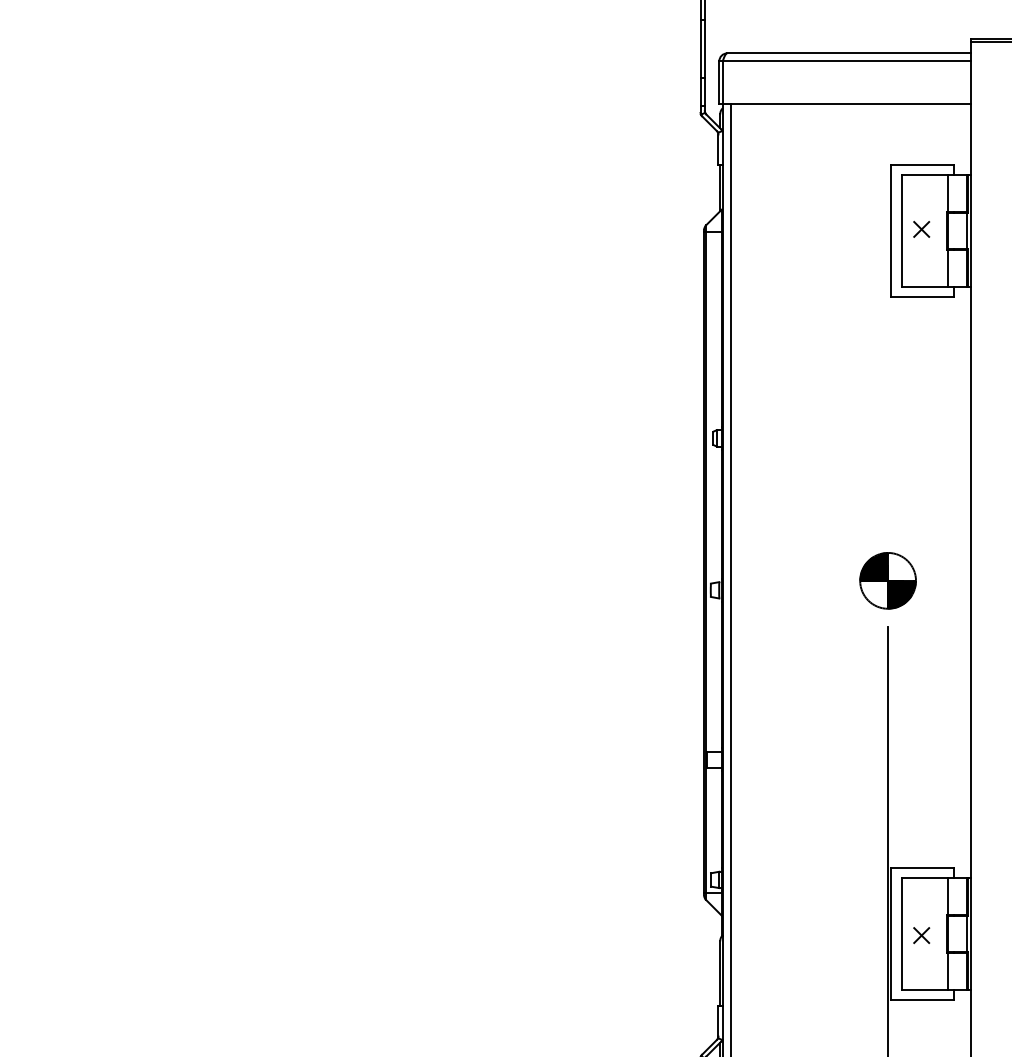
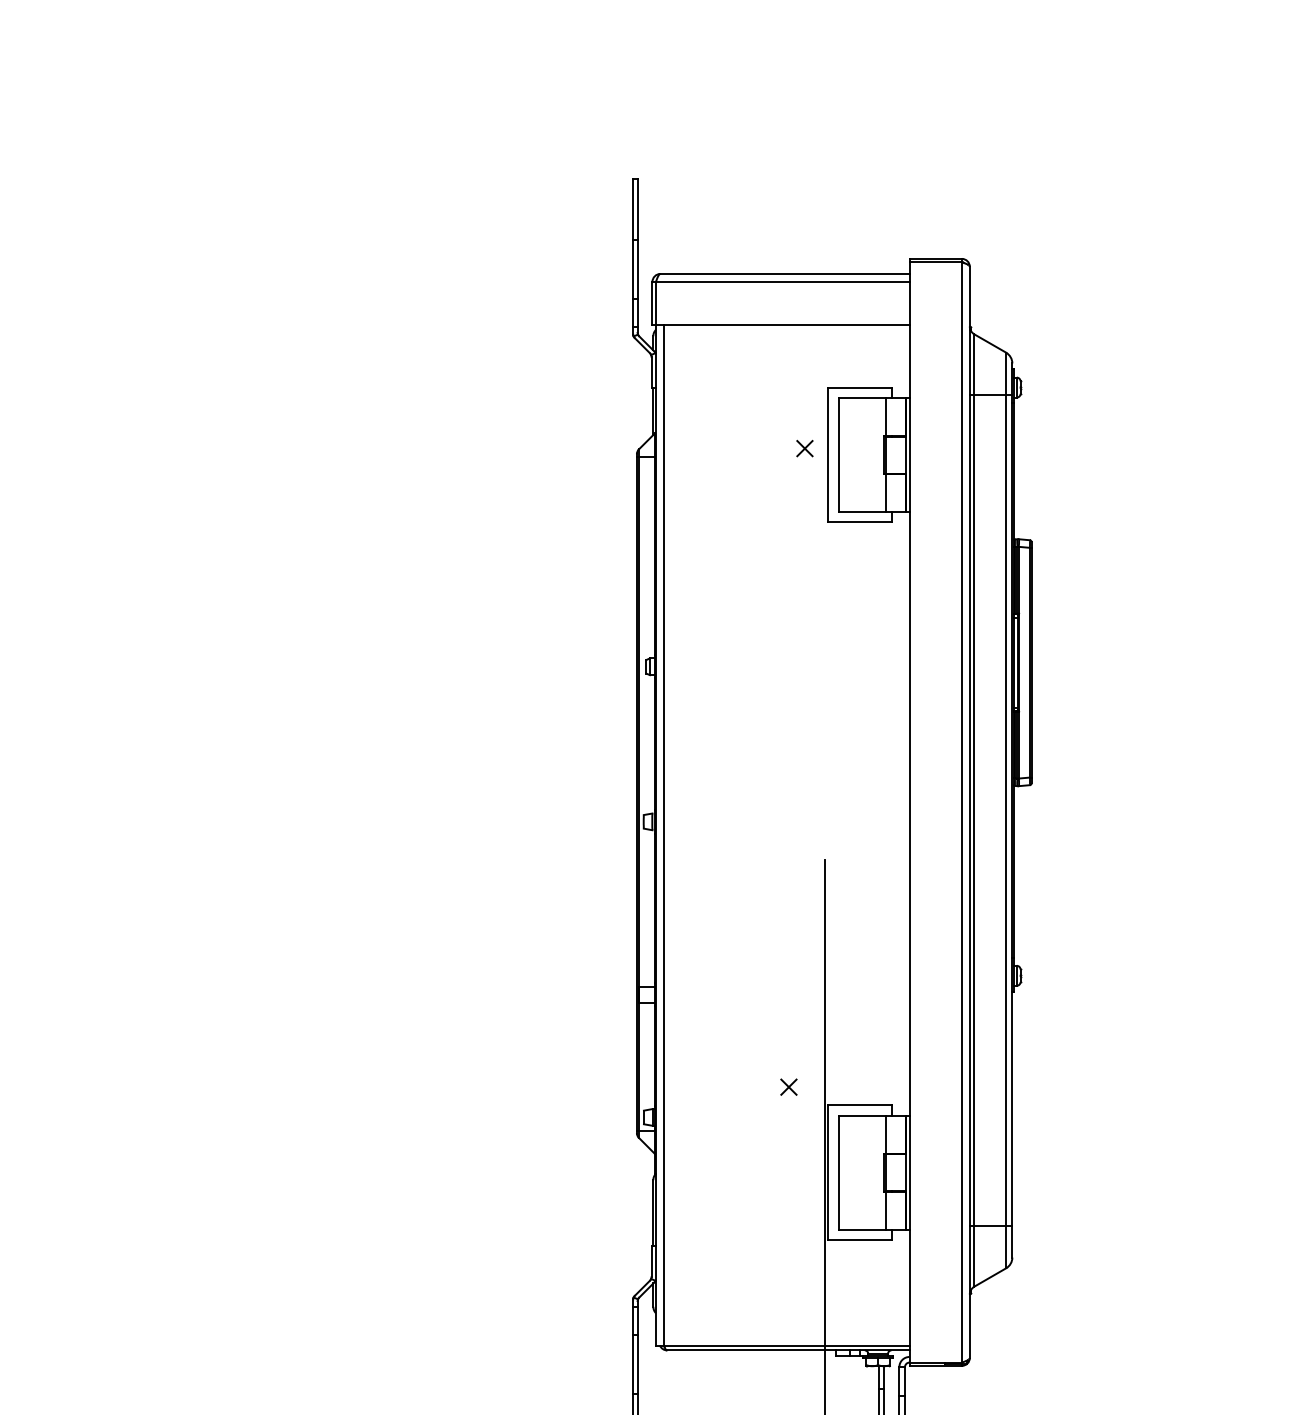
part: (921, 229) -> (804, 448), moved
part: (887, 580) -> (824, 811), removed
part: (921, 934) -> (788, 1086), moved

